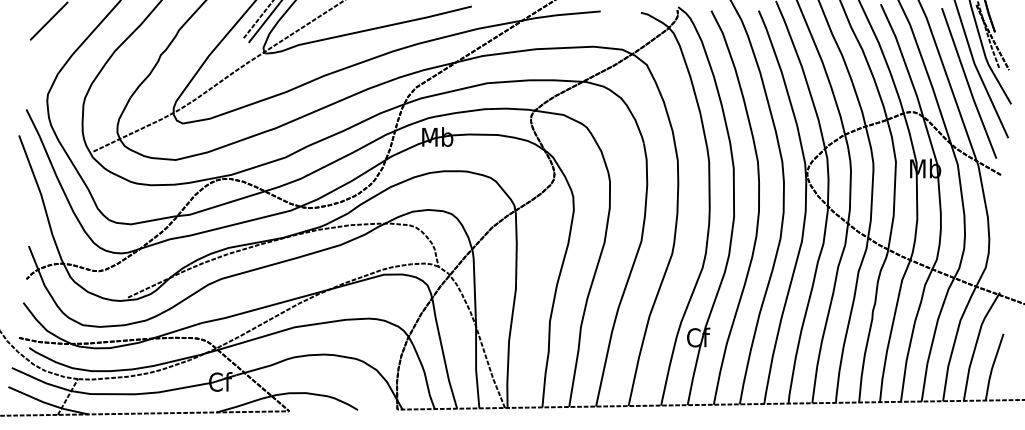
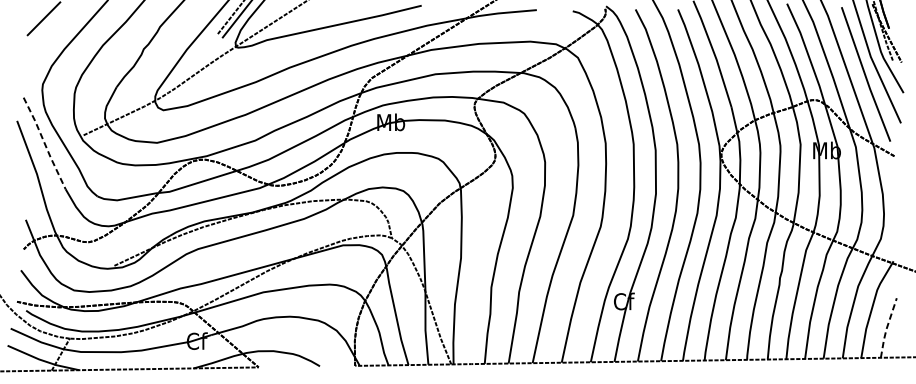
line: (50, 161) -> (45, 144), solid -> dashed
line: (992, 367) -> (886, 328), solid -> dashed

